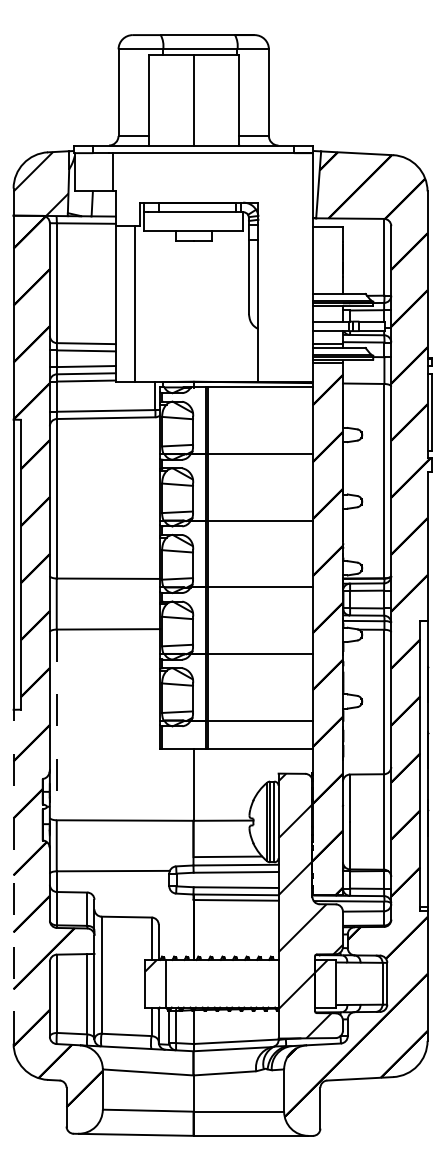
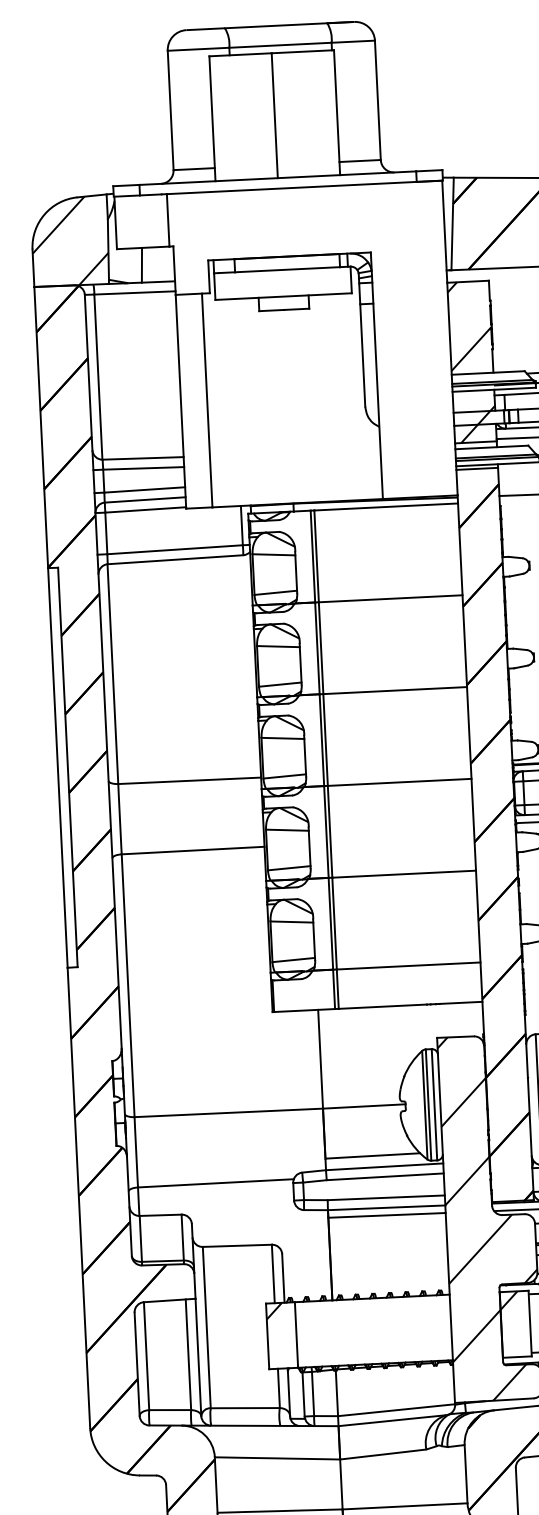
hatch: (327, 285) -> (471, 362), added
line: (56, 725) -> (127, 986), dashed -> solid
line: (13, 876) -> (78, 1197), dashed -> solid

